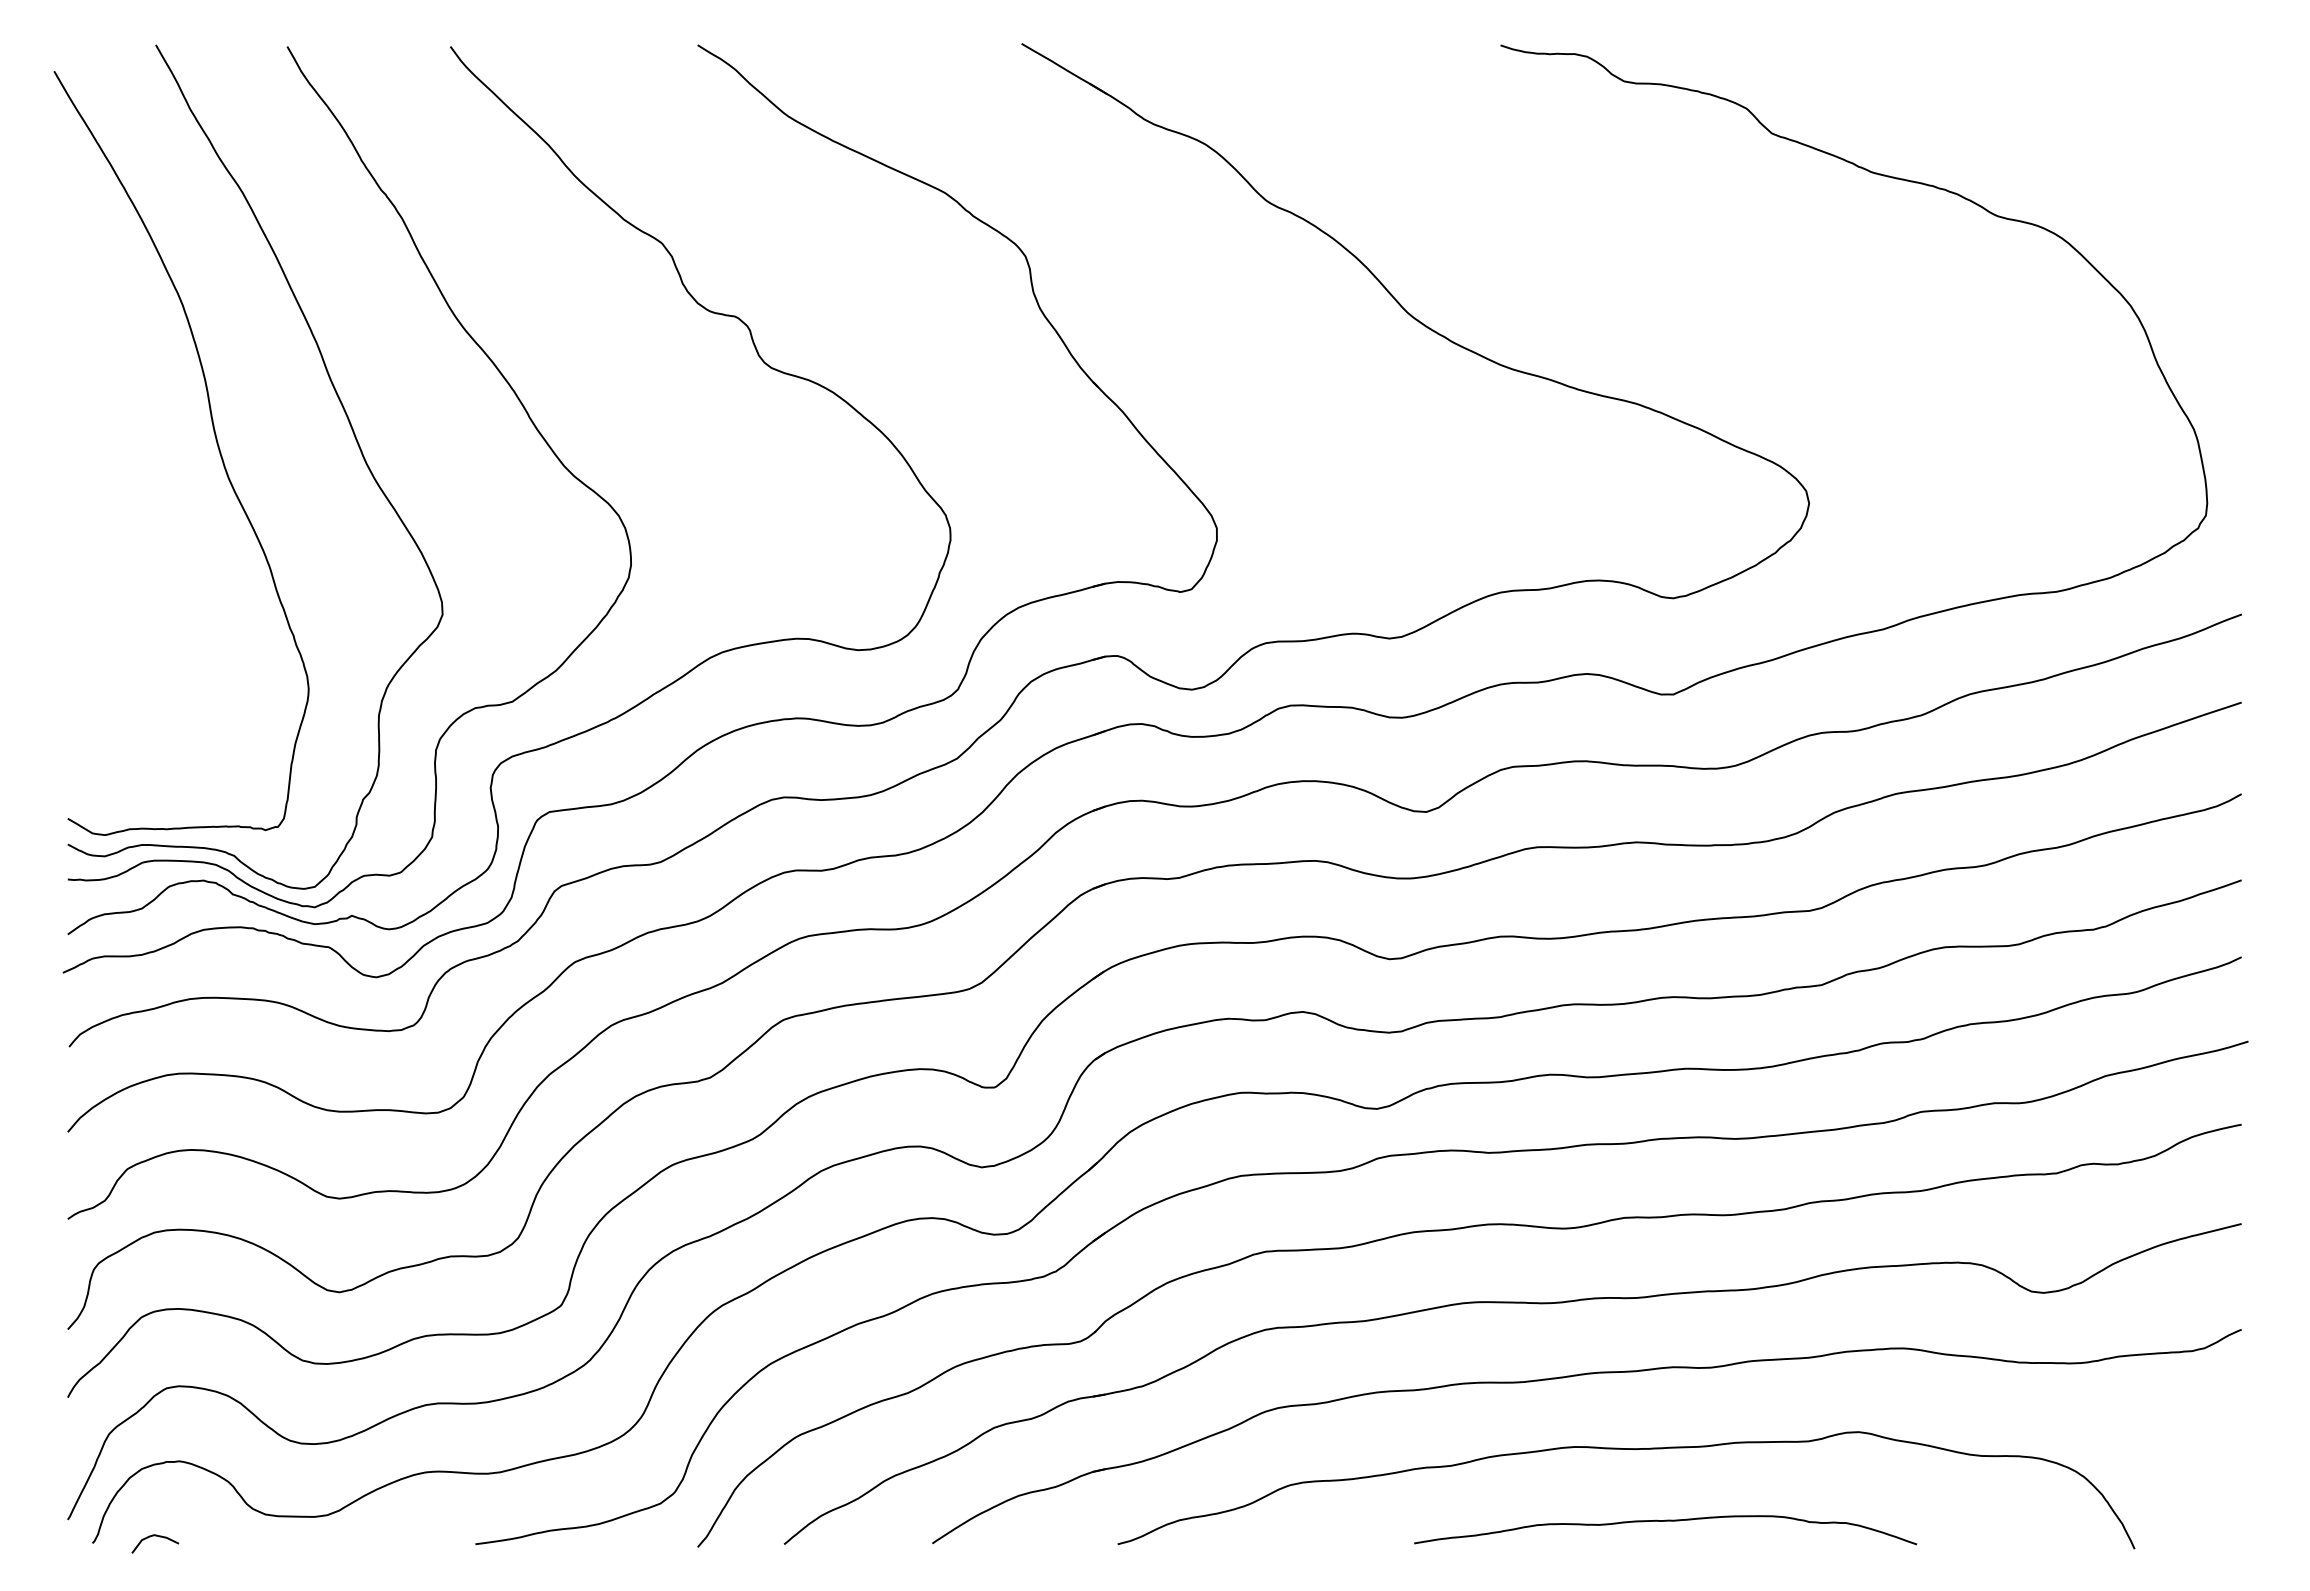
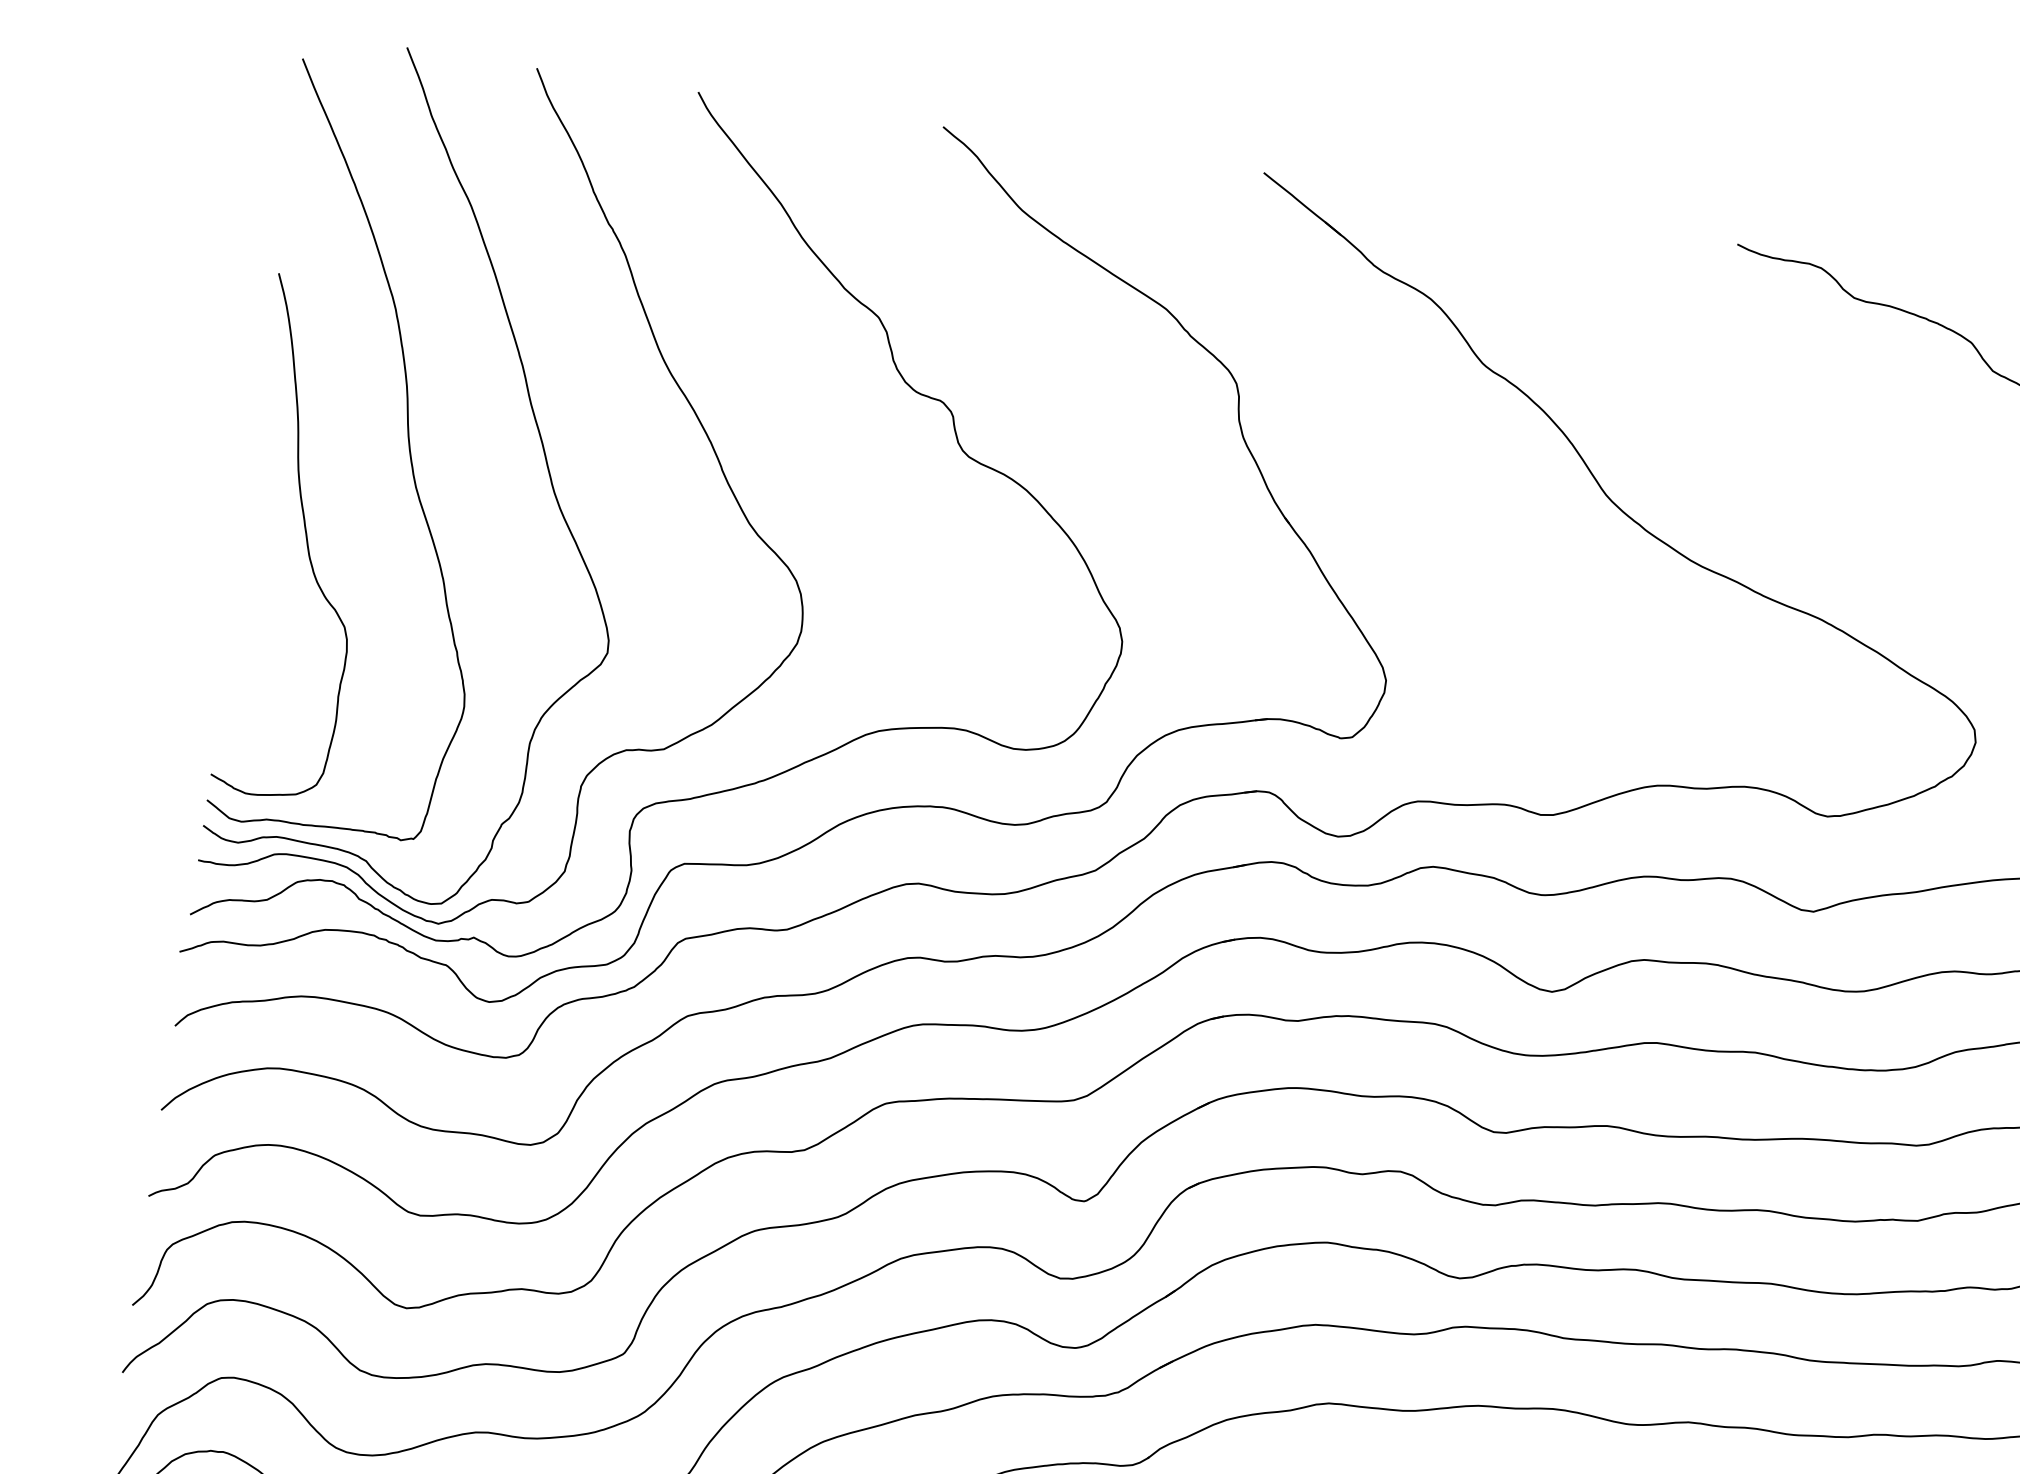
curve: (127, 546) -> (305, 539), added

